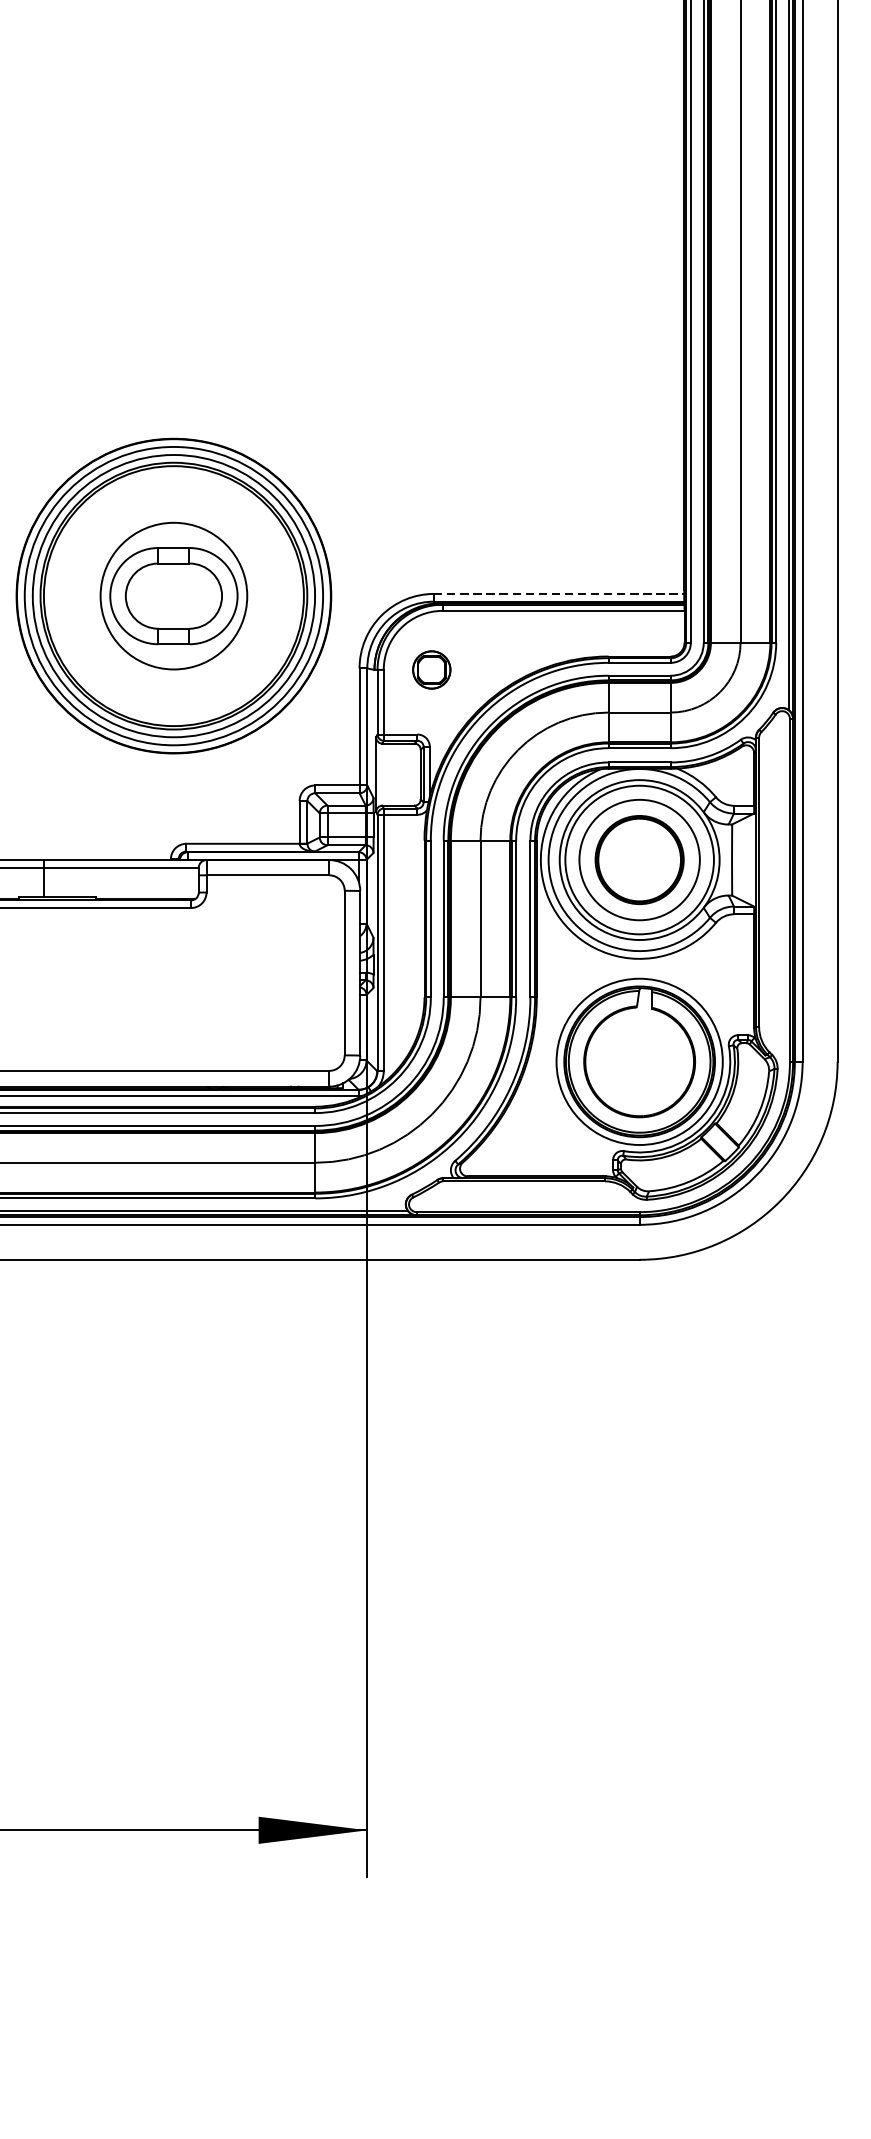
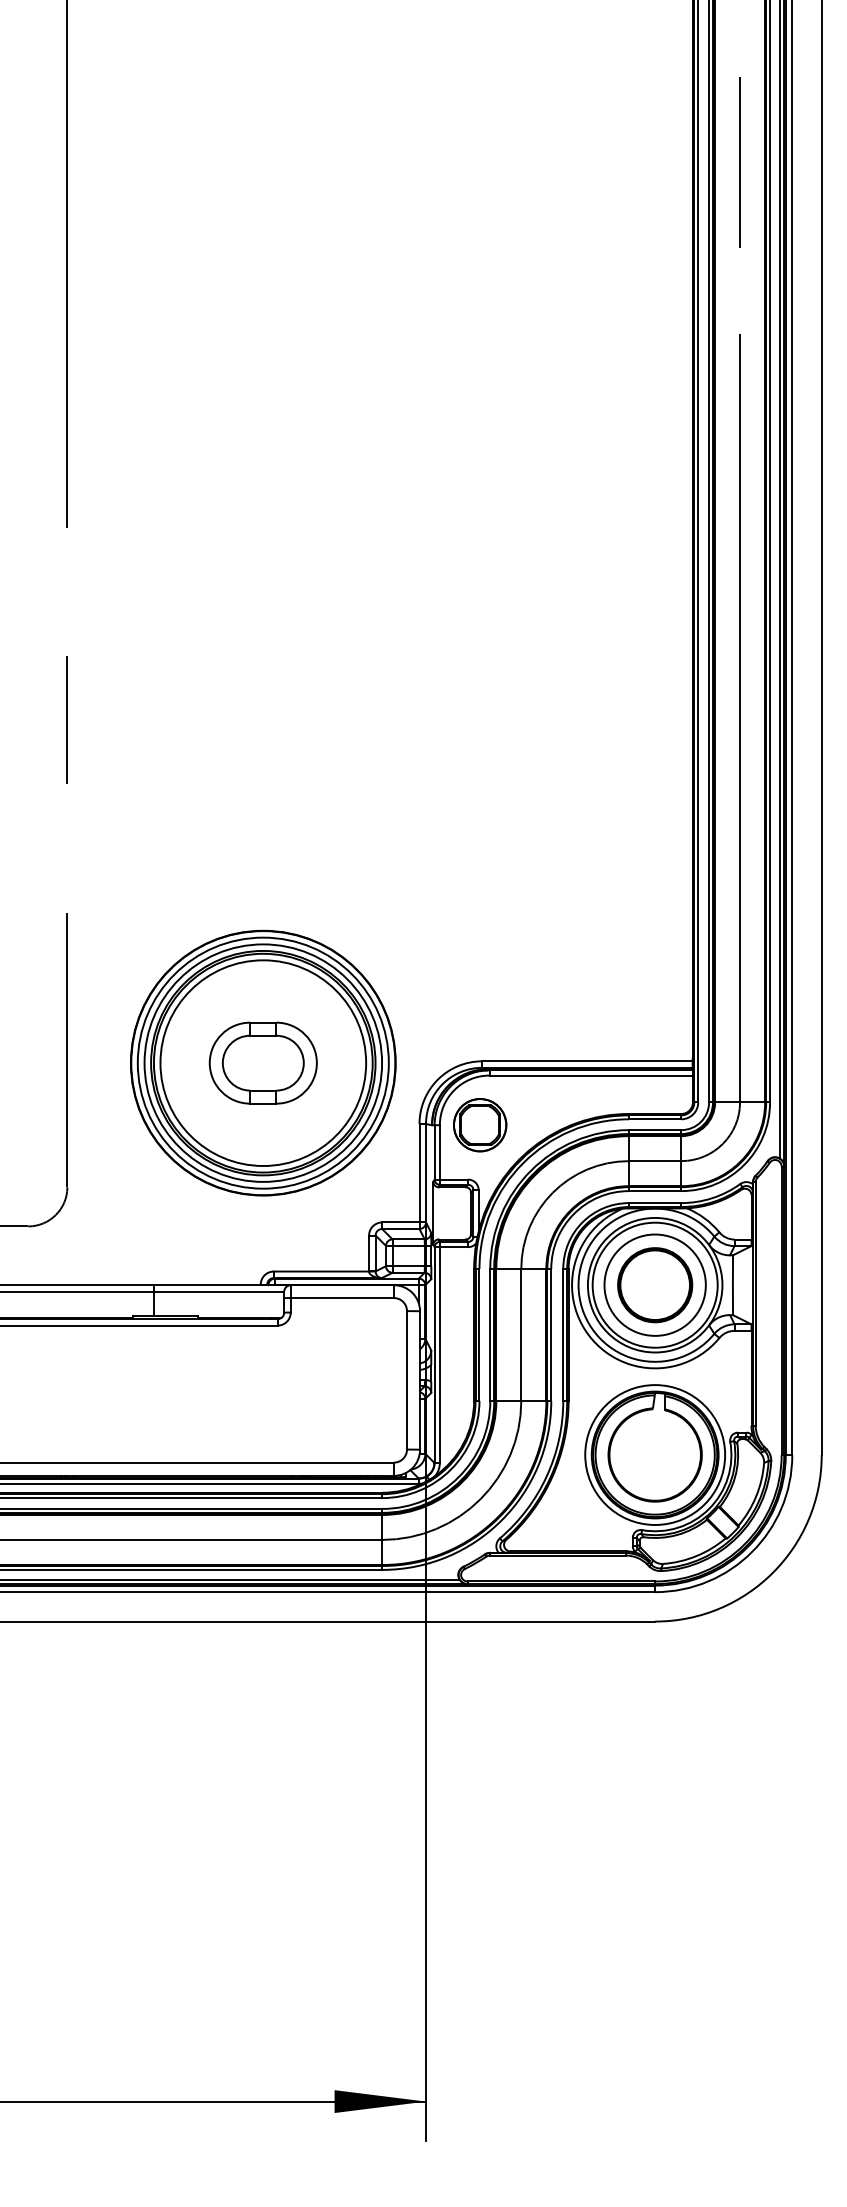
line: (559, 594) -> (587, 1061), dashed -> solid
circle: (174, 596) -> (263, 1063), size x1.67
part: (432, 670) -> (480, 1125), size x1.67

